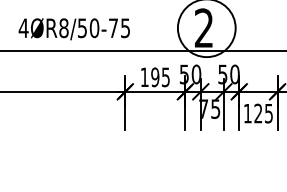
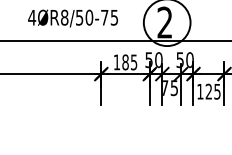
text: (73, 29) -> (72, 18), moved
text: (155, 77) -> (125, 62), 195 -> 185

